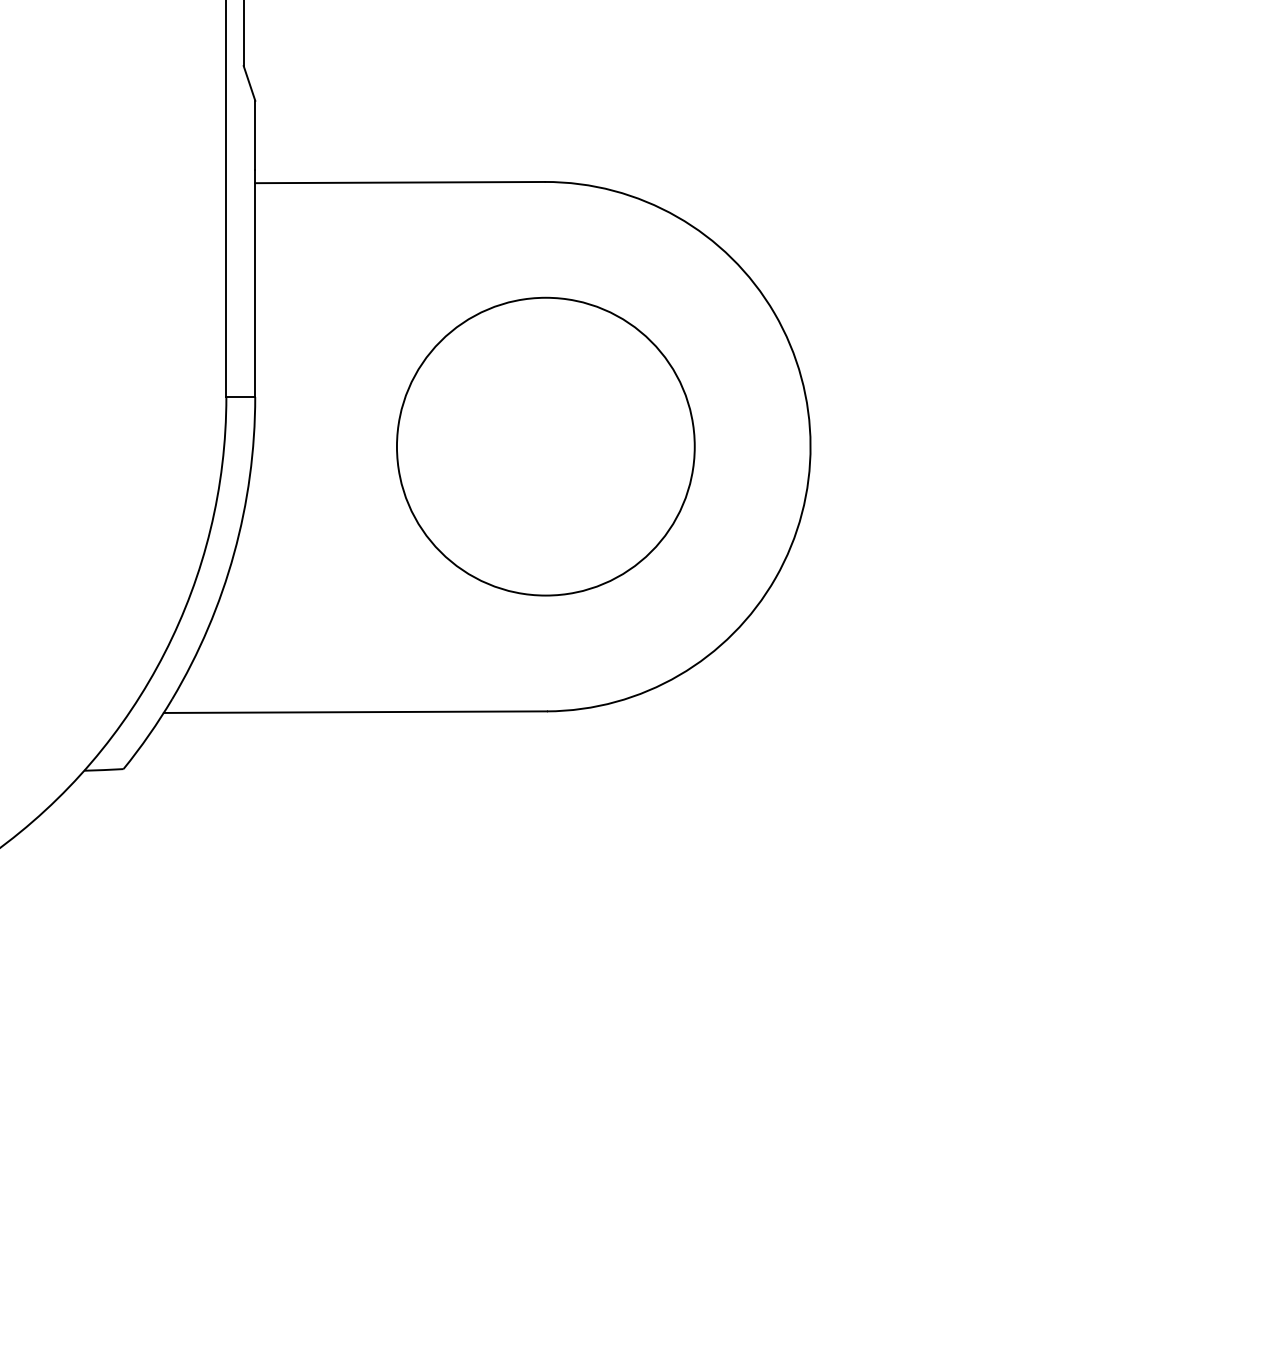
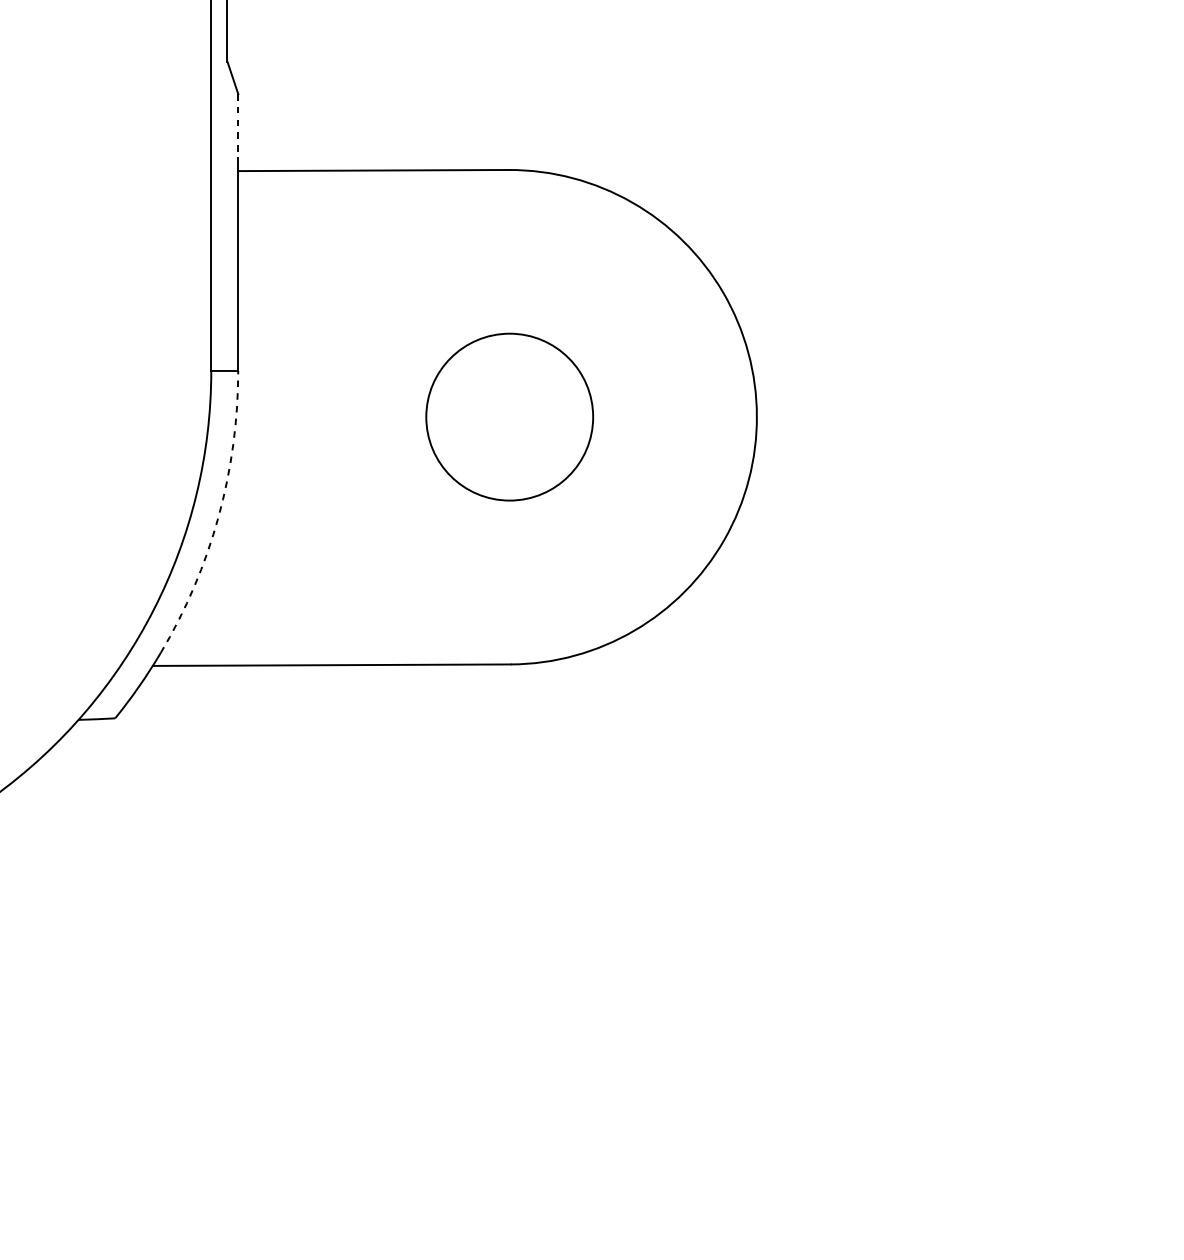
line: (255, 135) -> (238, 126), solid -> dashed
circle: (545, 446) -> (509, 417), size x0.6
arc: (234, 553) -> (218, 516), solid -> dashed

